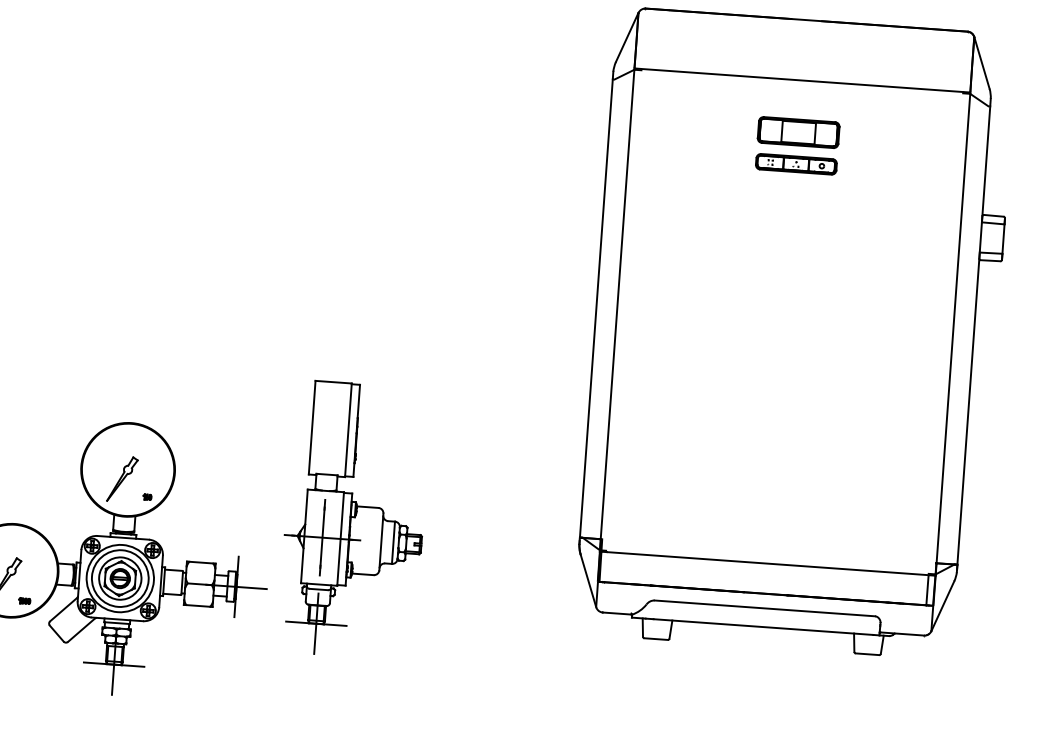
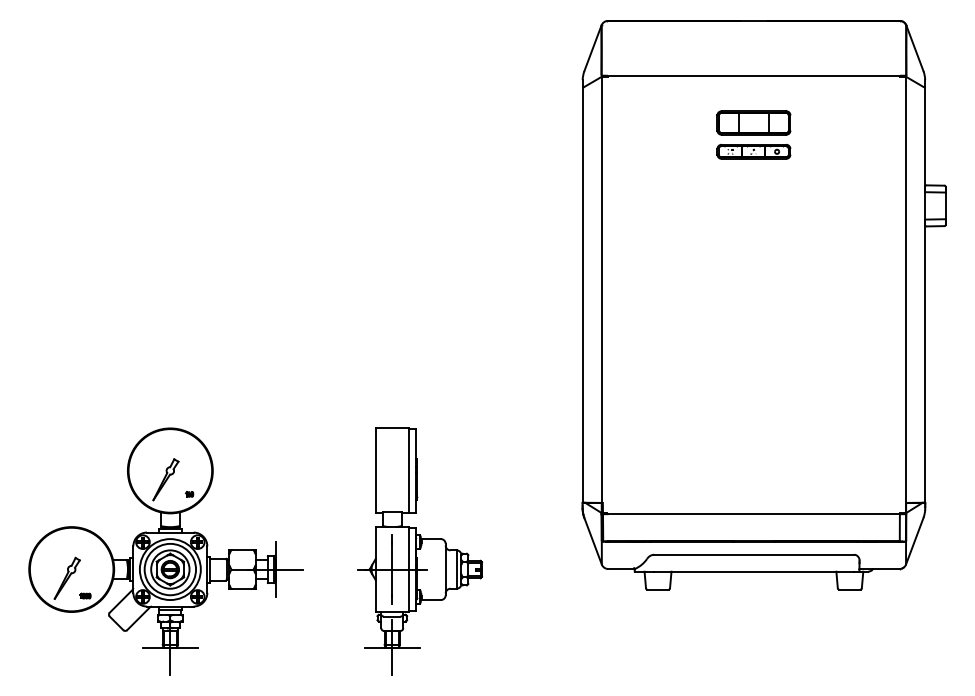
part: (355, 520) -> (420, 551), moved

